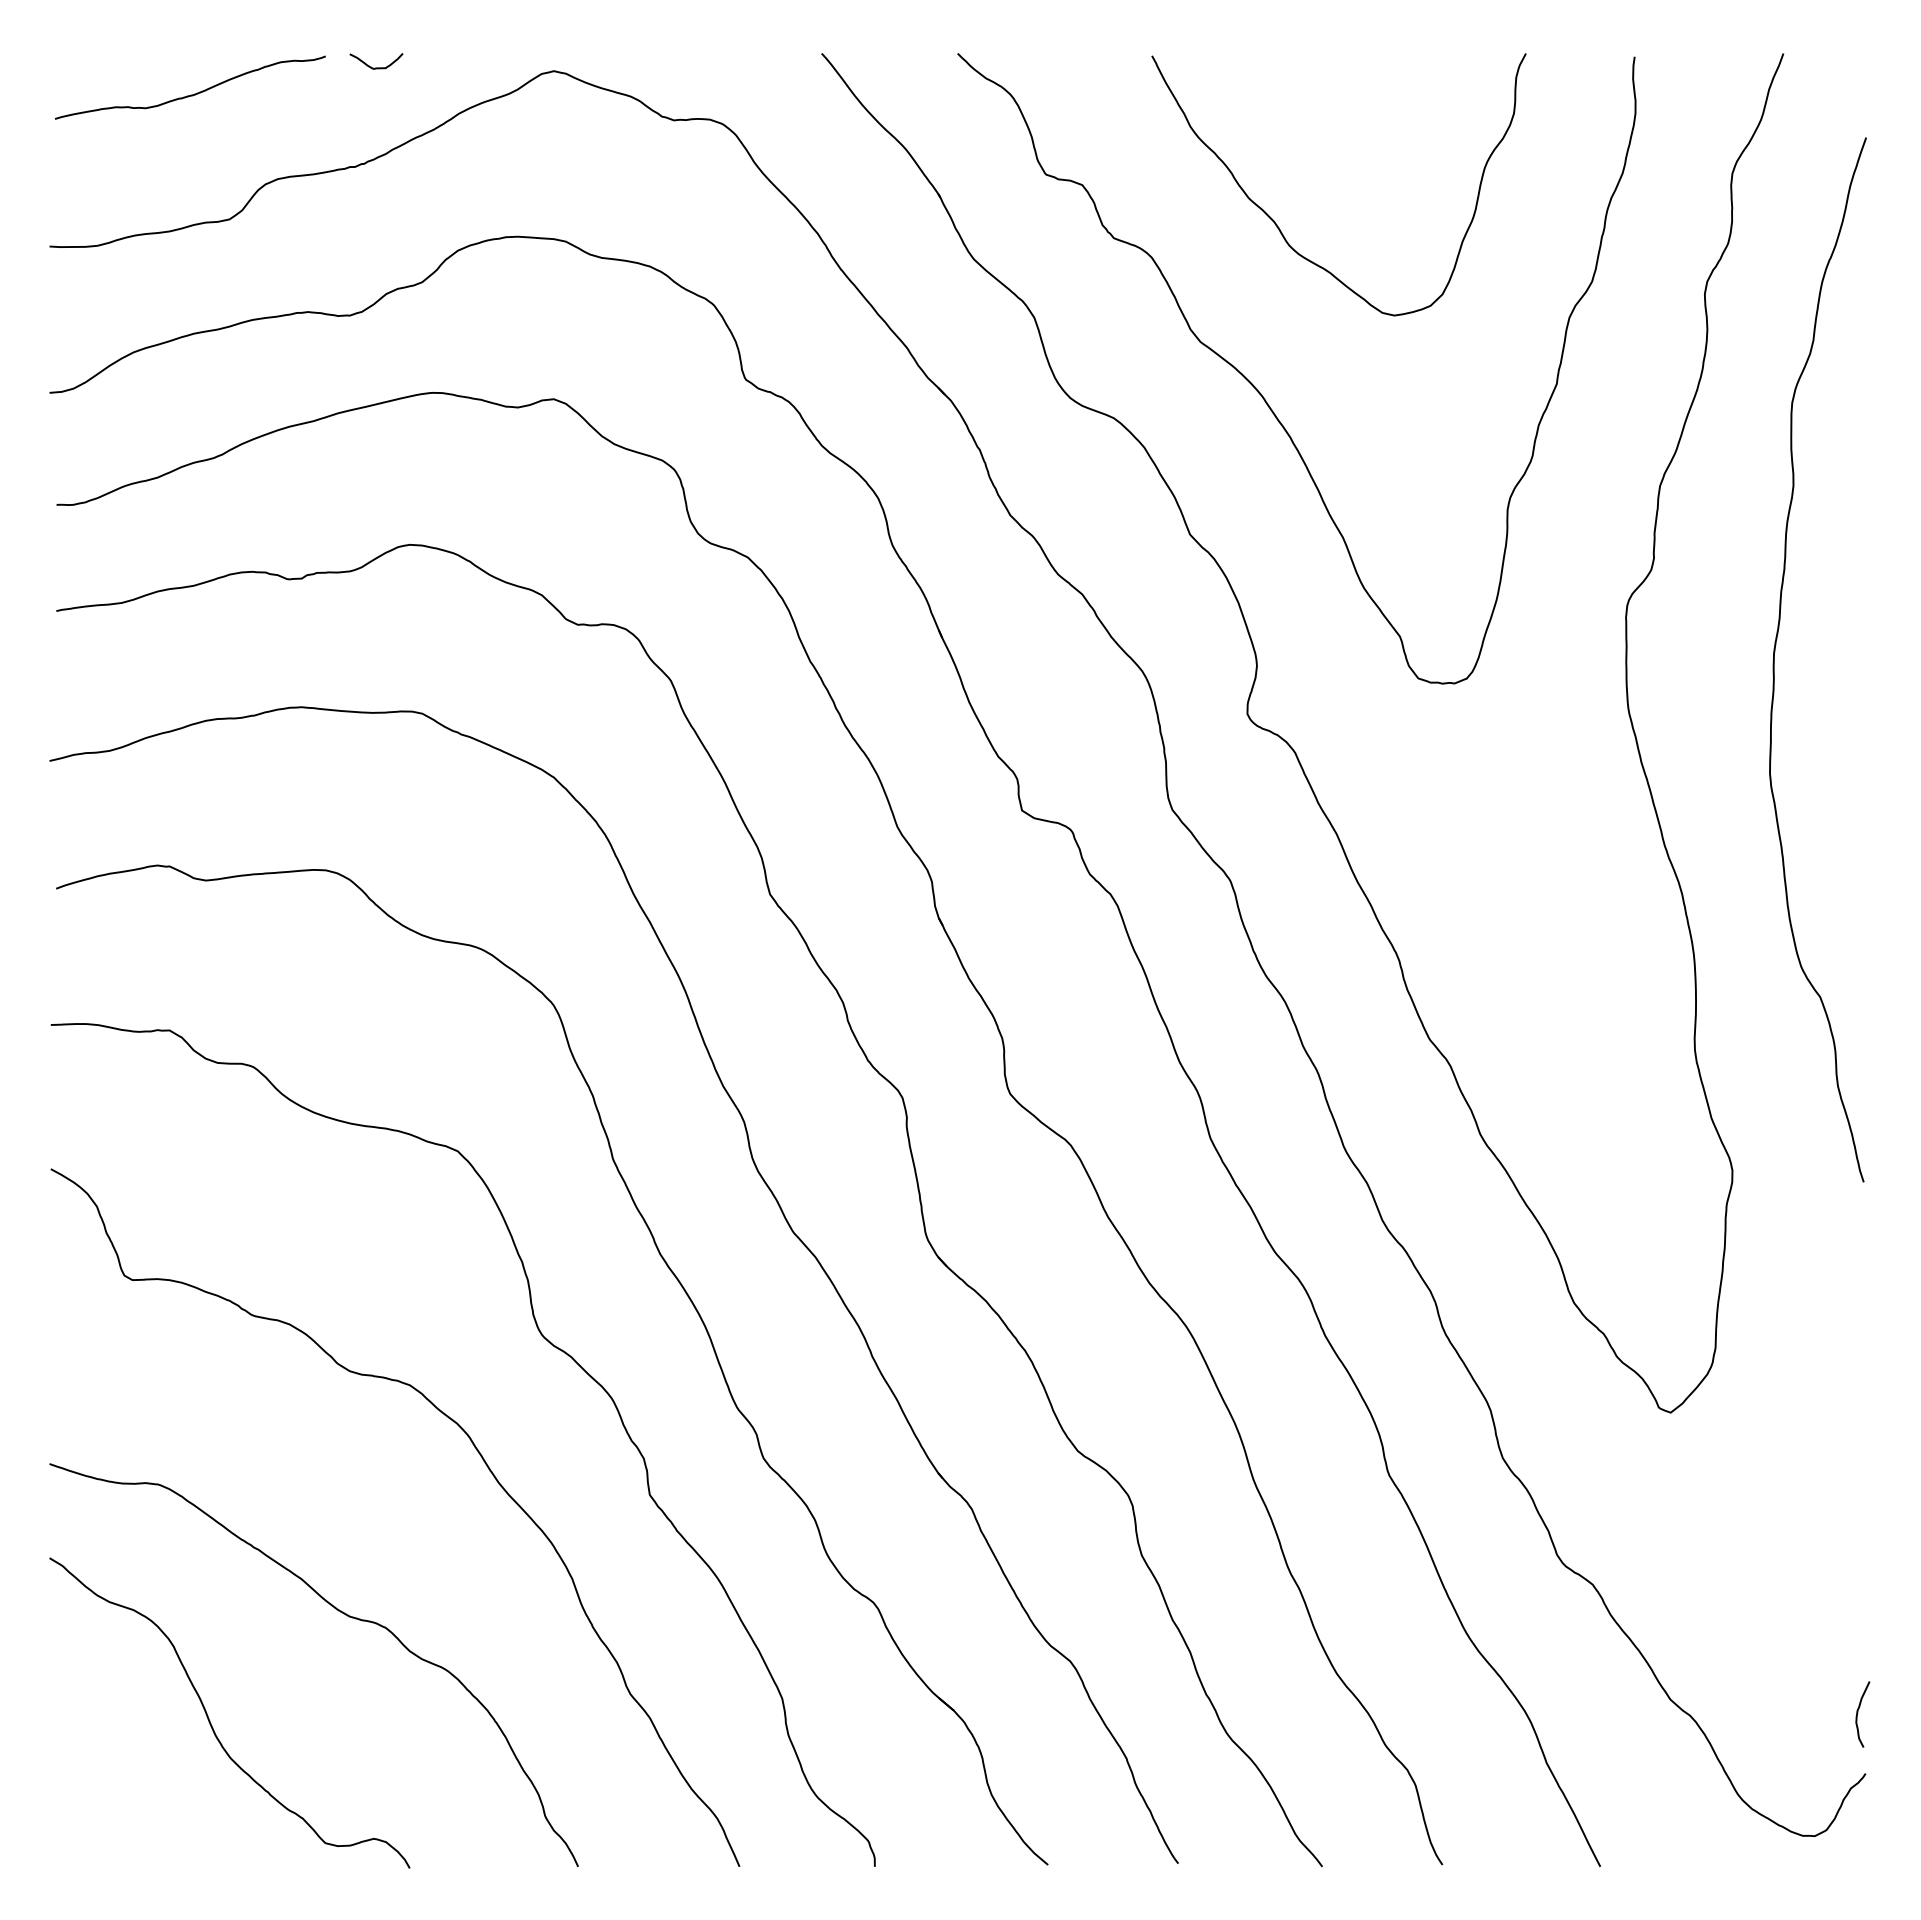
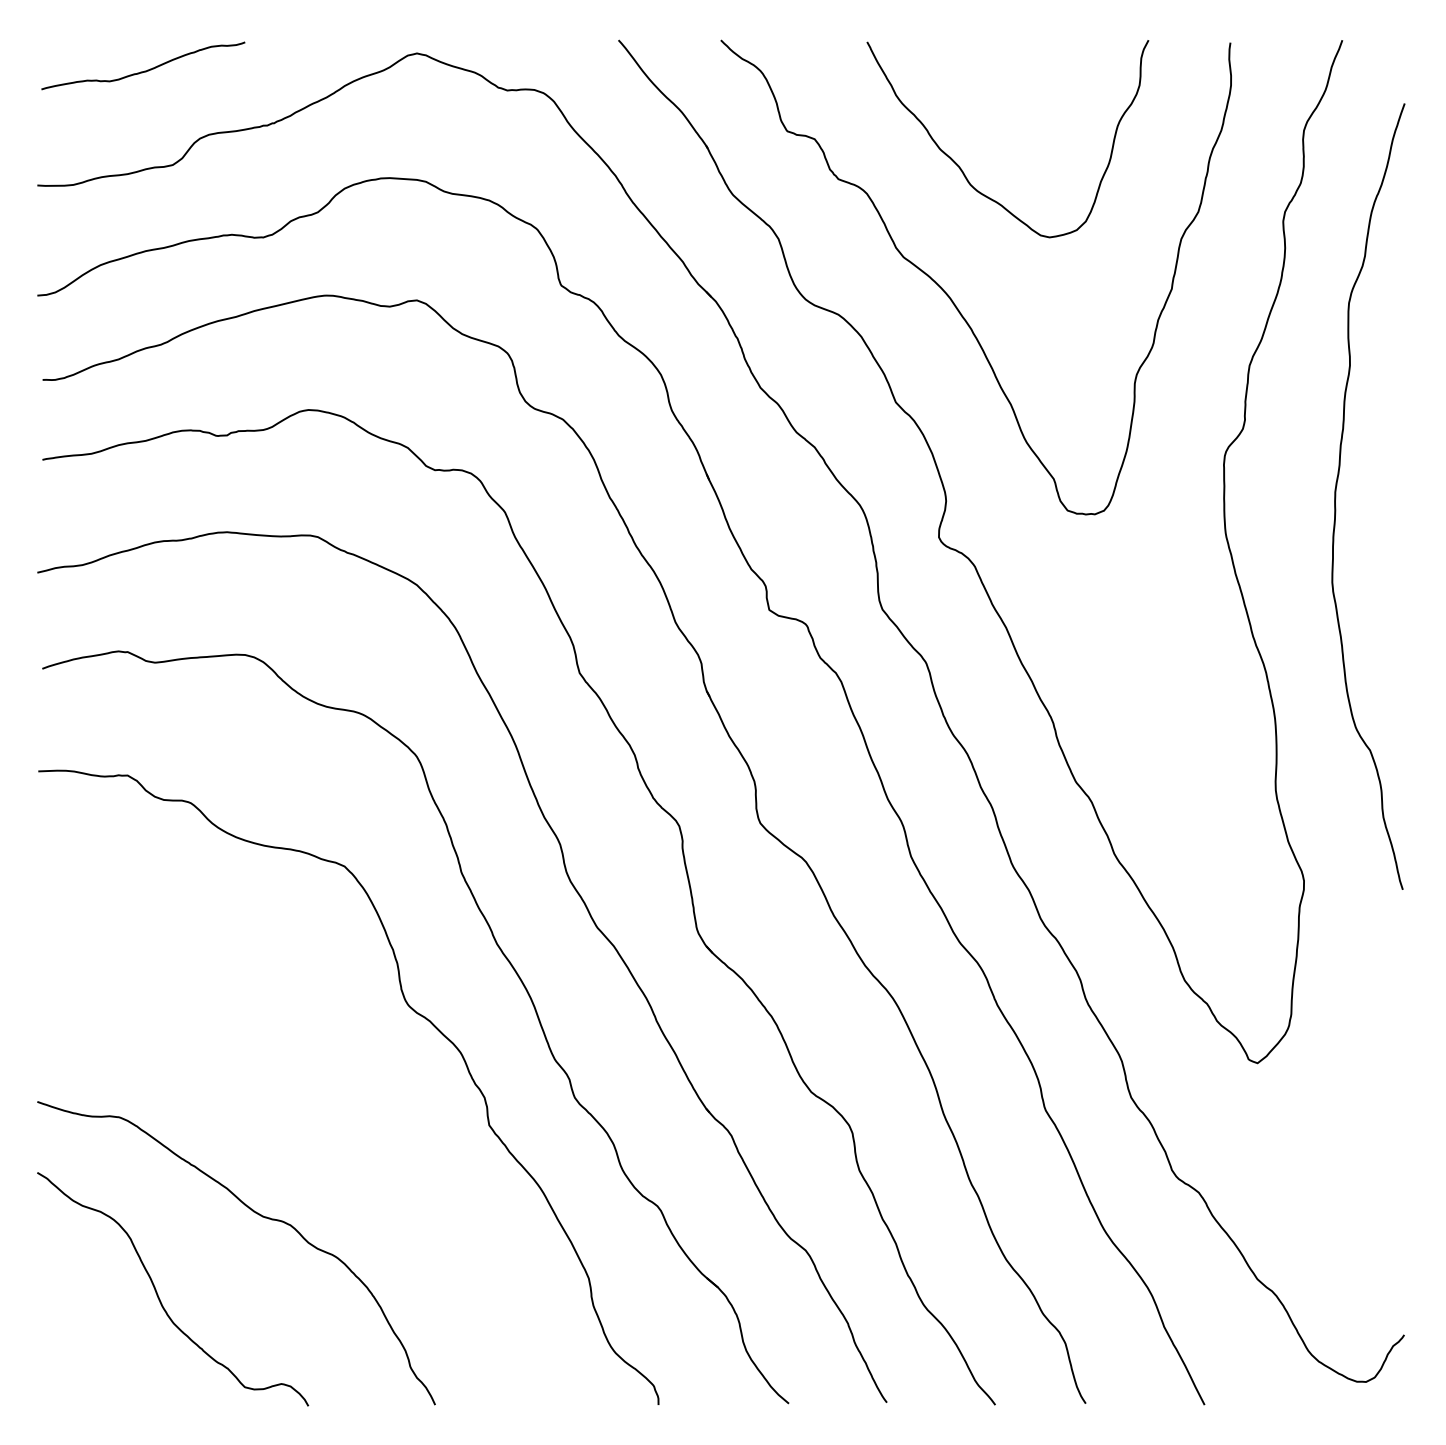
curve: (376, 67) -> (283, 50), removed
curve: (484, 1463) -> (364, 1101), removed
curve: (1858, 1713) -> (1398, 1289), removed

